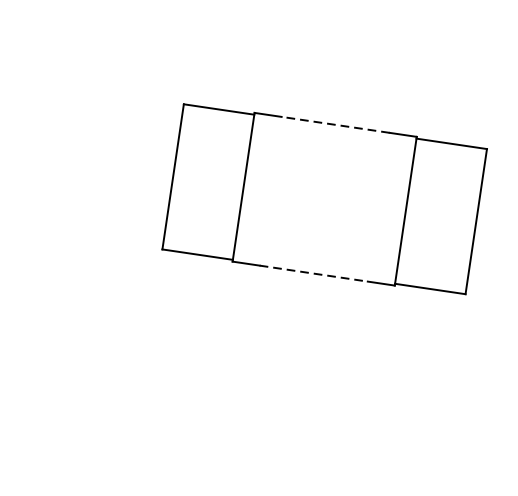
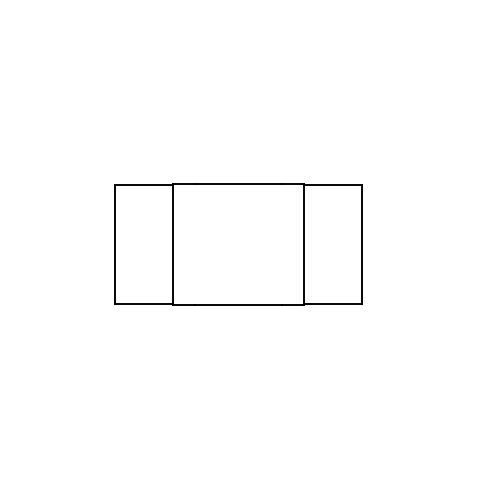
line: (335, 124) -> (238, 183), dashed -> solid
line: (313, 274) -> (238, 305), dashed -> solid

